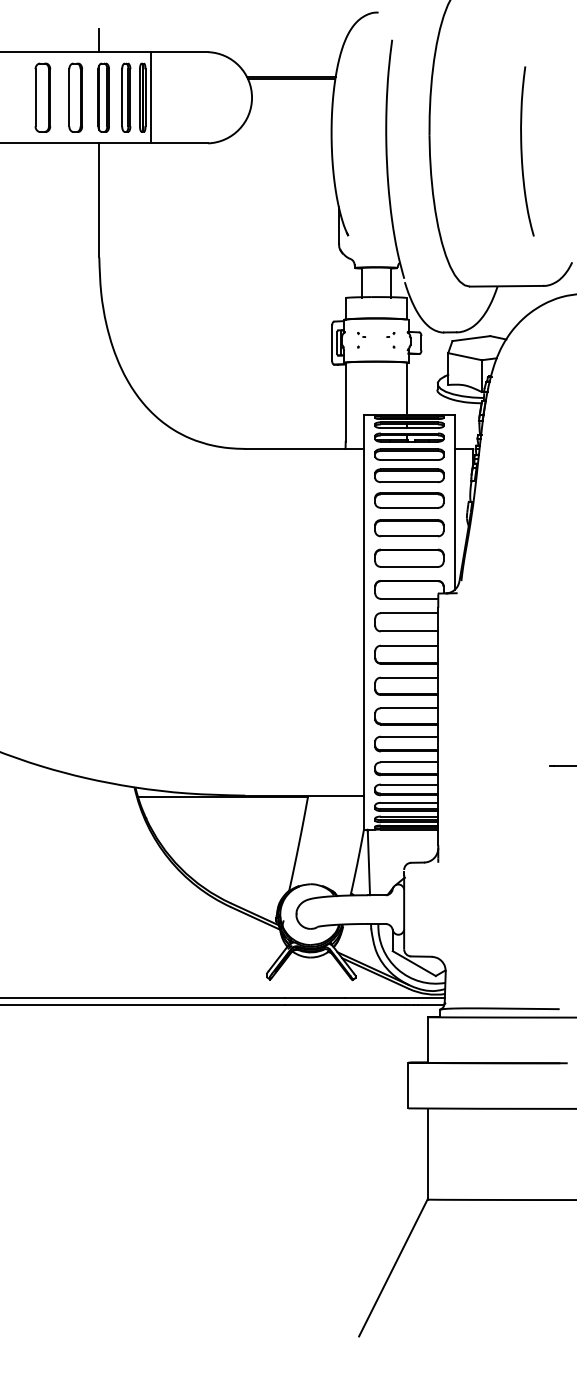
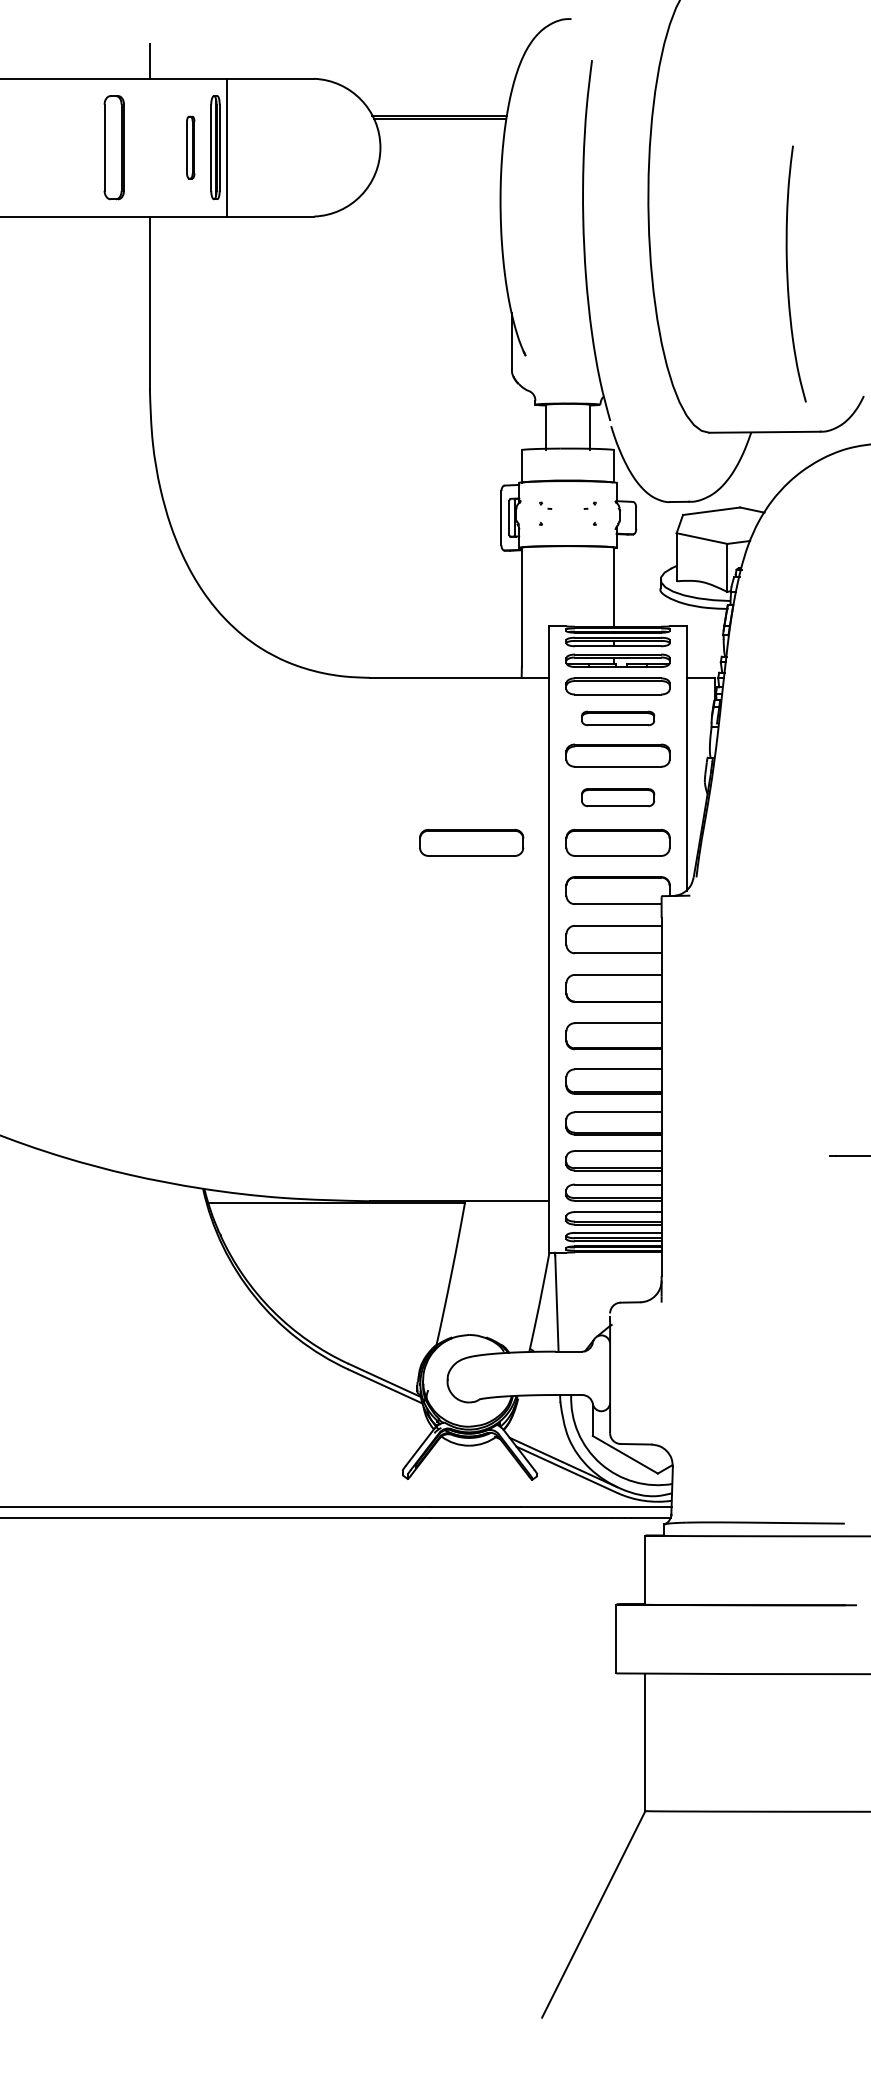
part: (42, 97) -> (64, 147), removed
part: (103, 97) -> (156, 147), removed
part: (126, 97) -> (190, 147), size x0.6
curve: (522, 151) -> (788, 274), moved
part: (409, 475) -> (618, 717), size x0.7
part: (409, 528) -> (618, 797), size x0.7
part: (312, 557) -> (471, 841), added

